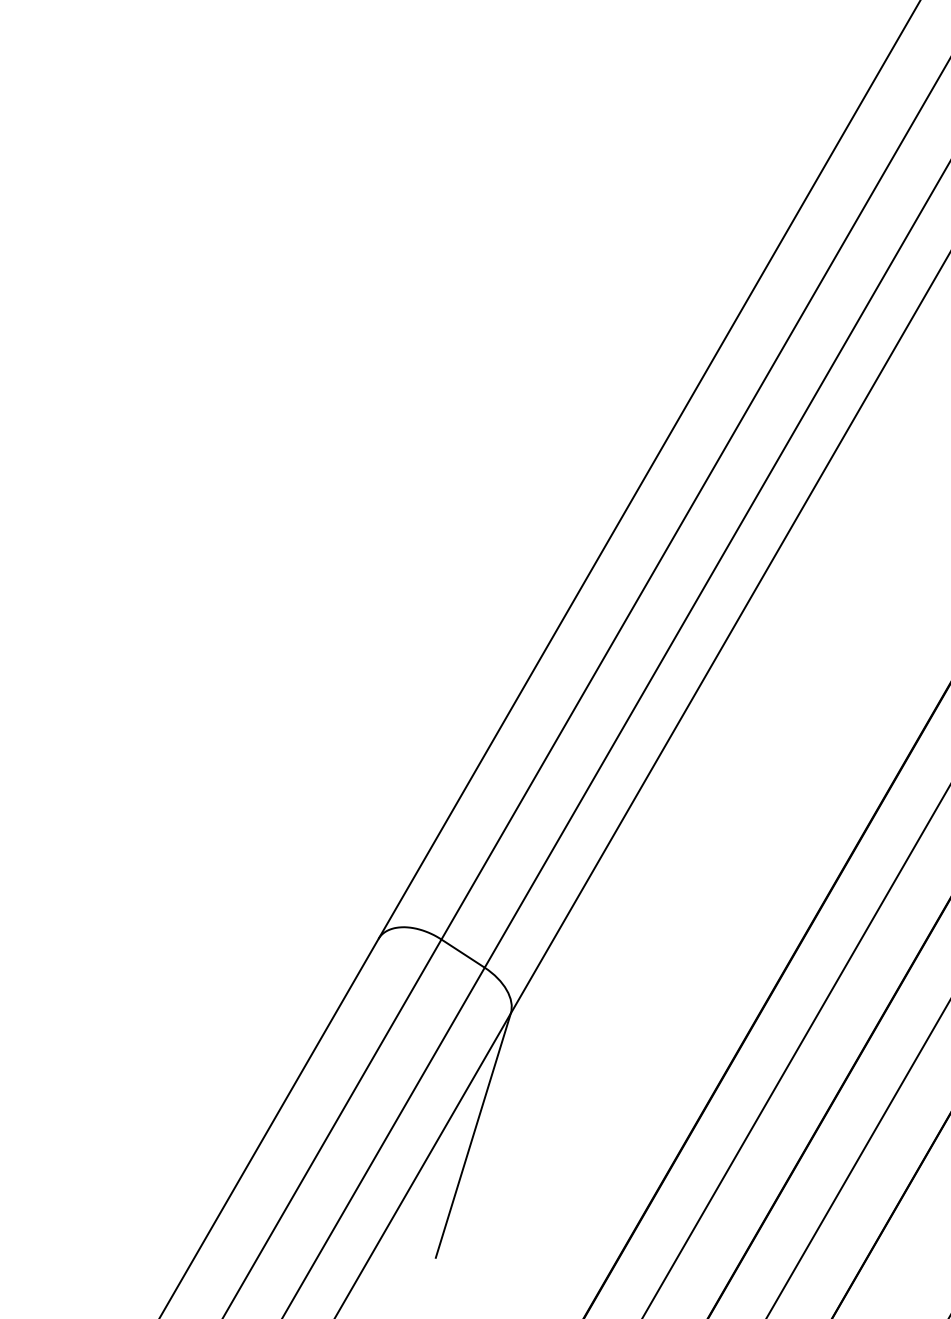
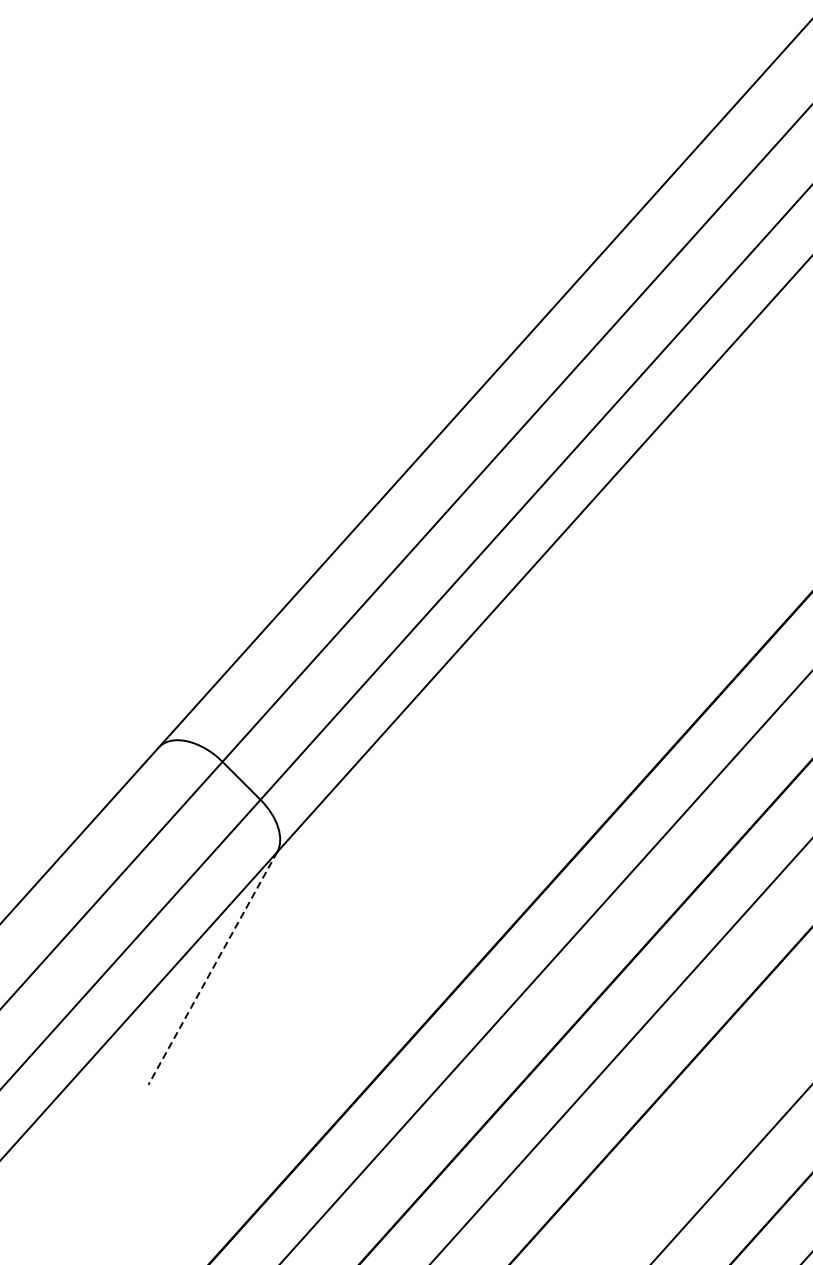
line: (473, 1135) -> (213, 968), solid -> dashed

